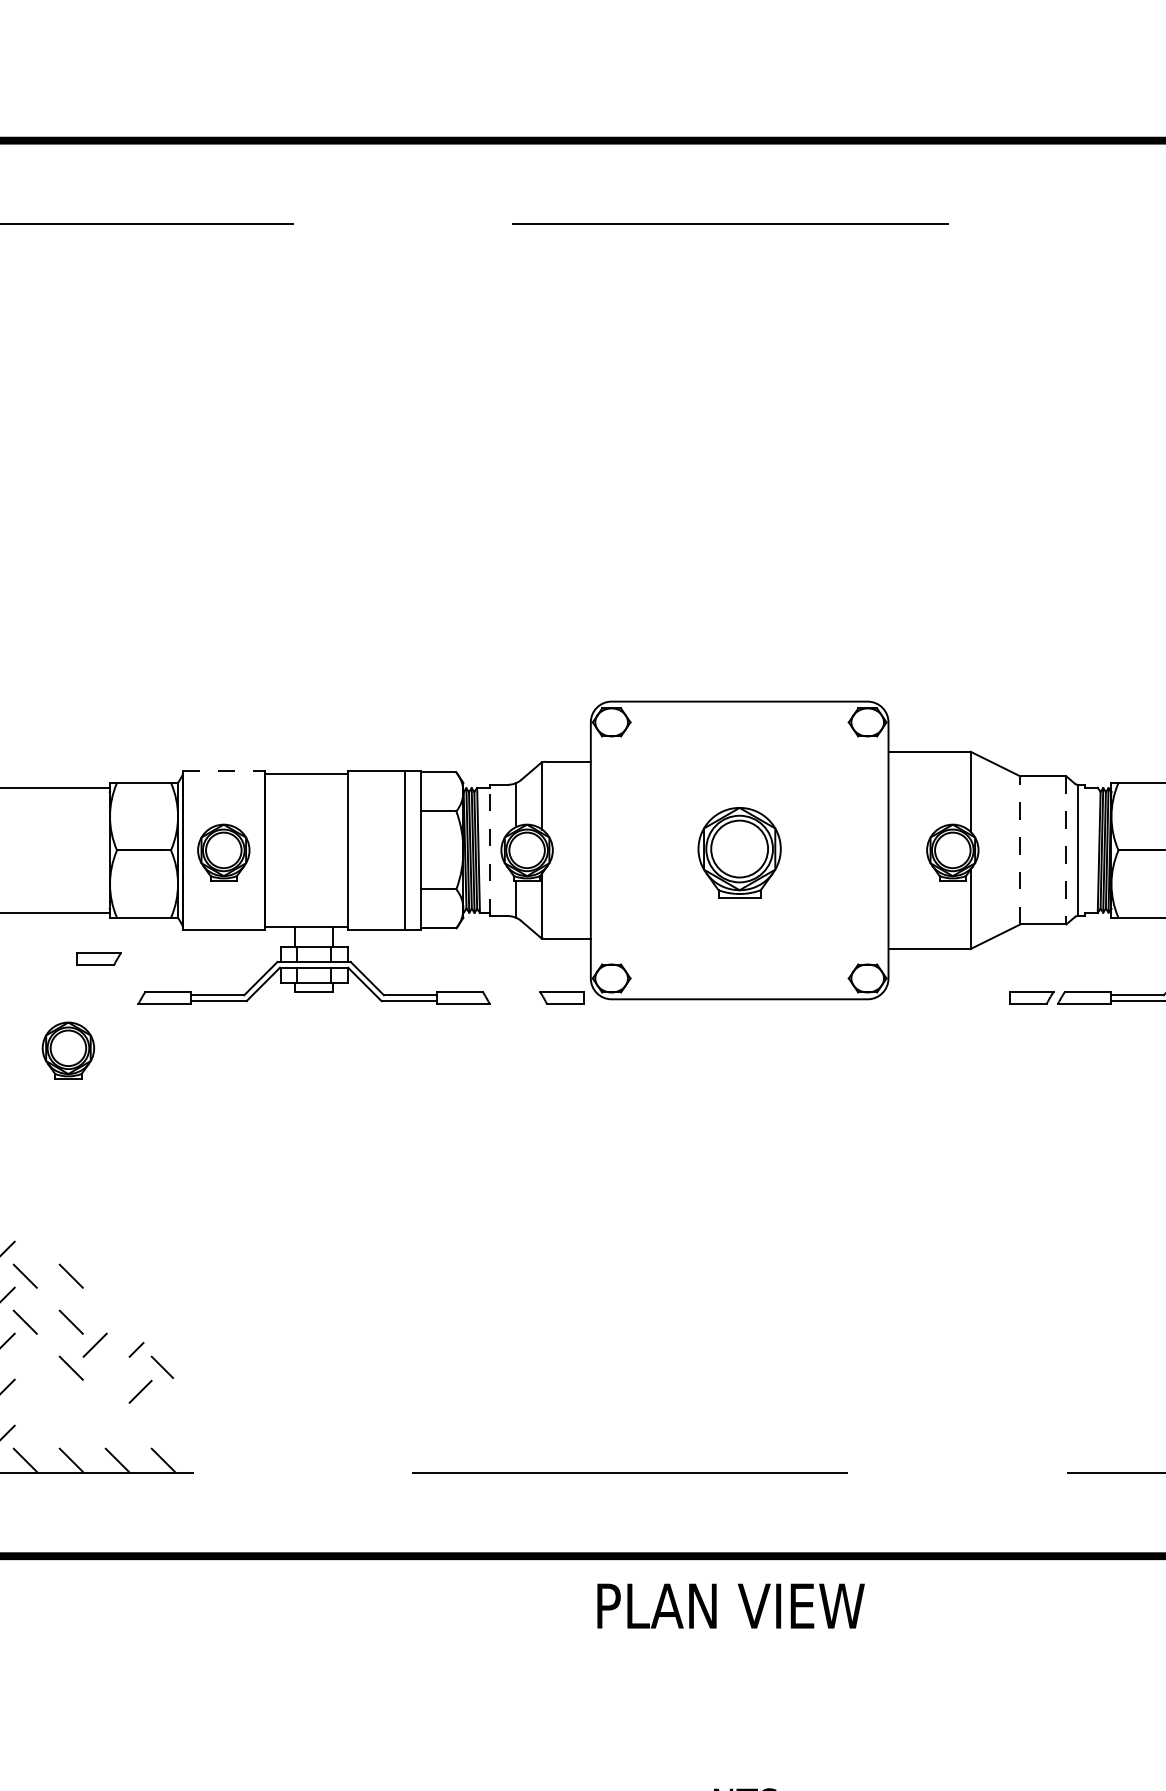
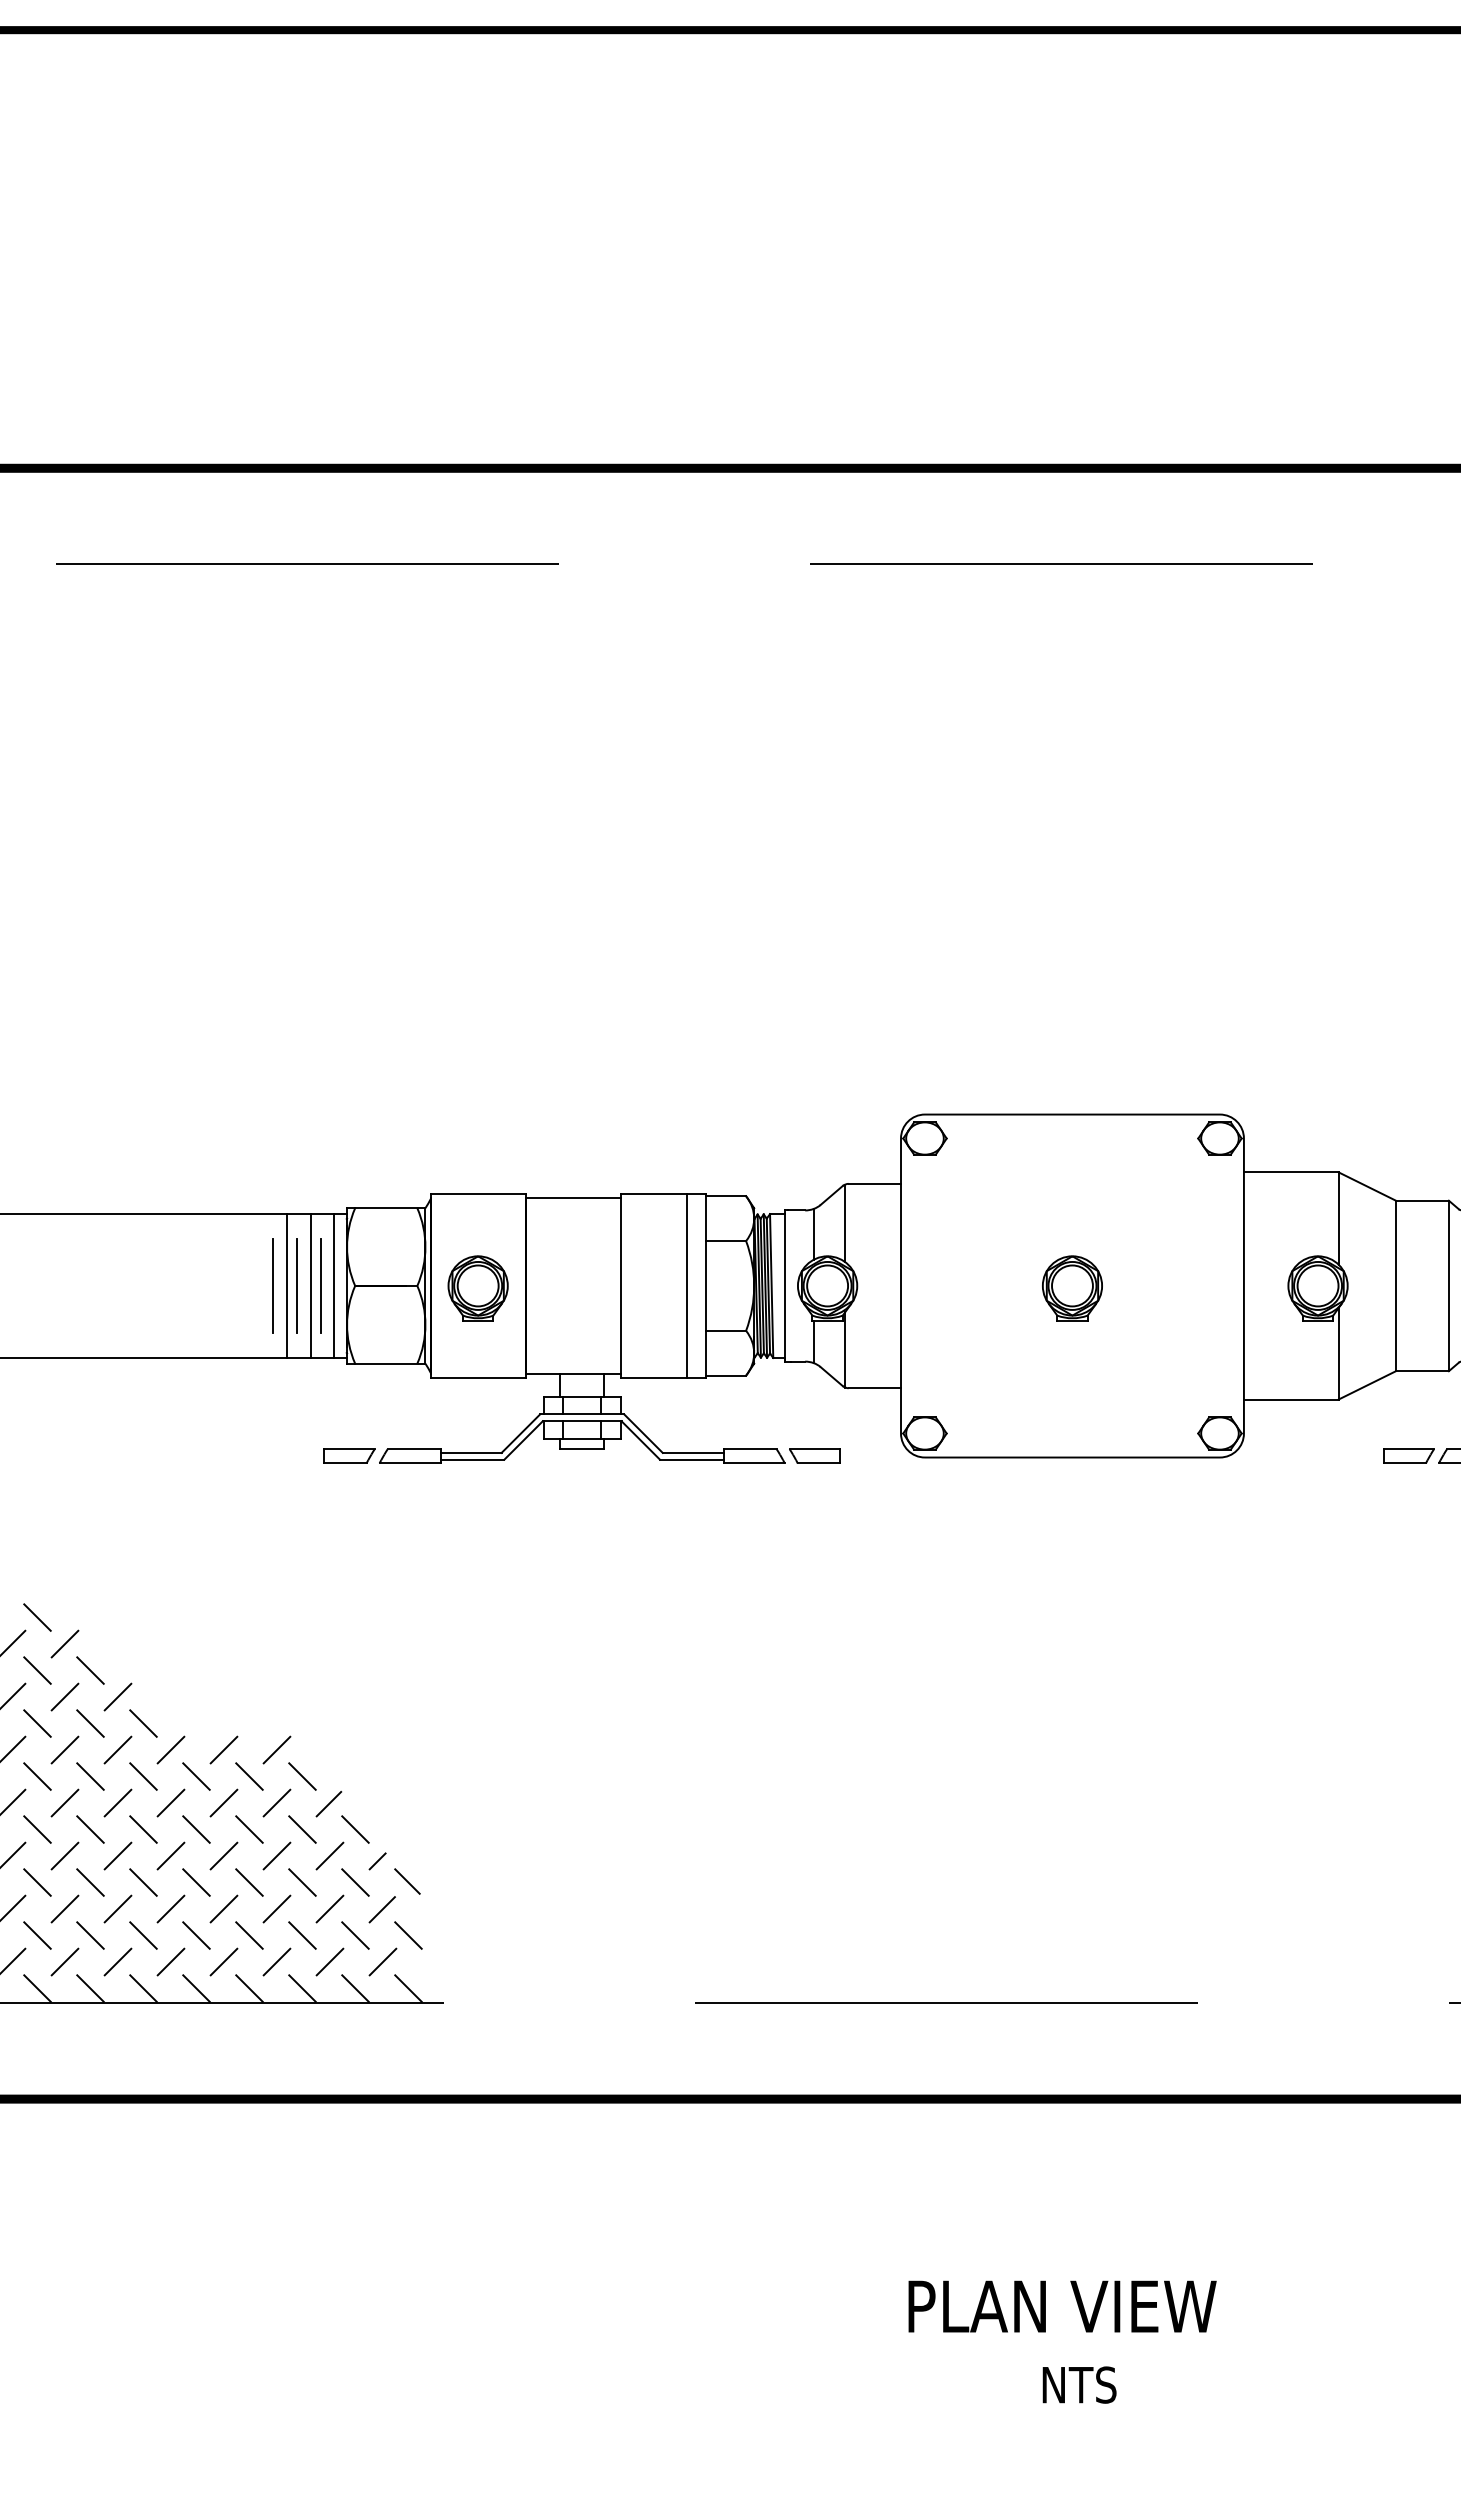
line: (224, 771) -> (478, 1194), dashed -> solid
line: (45, 849) -> (272, 1285), added
line: (57, 849) -> (286, 1285), added
line: (66, 849) -> (296, 1285), added
line: (78, 849) -> (310, 1285), added
line: (86, 849) -> (320, 1285), added
line: (99, 849) -> (334, 1285), added
line: (1020, 849) -> (1395, 1285), dashed -> solid
line: (1066, 850) -> (1448, 1286), dashed -> solid
line: (490, 851) -> (785, 1287), dashed -> solid
part: (739, 852) -> (1072, 1288), size x0.62
part: (99, 958) -> (349, 1455), moved
part: (561, 997) -> (814, 1455), moved
part: (67, 1050) -> (298, 1516), removed
line: (48, 1252) -> (276, 1749), added
line: (48, 1298) -> (276, 1802), added
line: (93, 1299) -> (328, 1803), added
line: (117, 1322) -> (355, 1829), added
line: (48, 1344) -> (276, 1855), added
line: (25, 1368) -> (249, 1882), added
line: (117, 1368) -> (355, 1882), added
line: (48, 1390) -> (276, 1908), added
line: (94, 1390) -> (329, 1908), added
line: (25, 1414) -> (249, 1935), added
line: (71, 1414) -> (302, 1935), added
line: (117, 1414) -> (355, 1935), added
line: (163, 1414) -> (408, 1935), added
line: (48, 1436) -> (276, 1961), added
line: (94, 1436) -> (329, 1961), added
line: (140, 1436) -> (382, 1961), added
text: (731, 1606) -> (1062, 2306), moved

